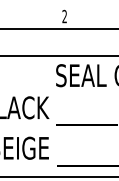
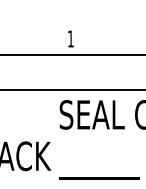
text: (64, 15) -> (70, 37), 2 -> 1

